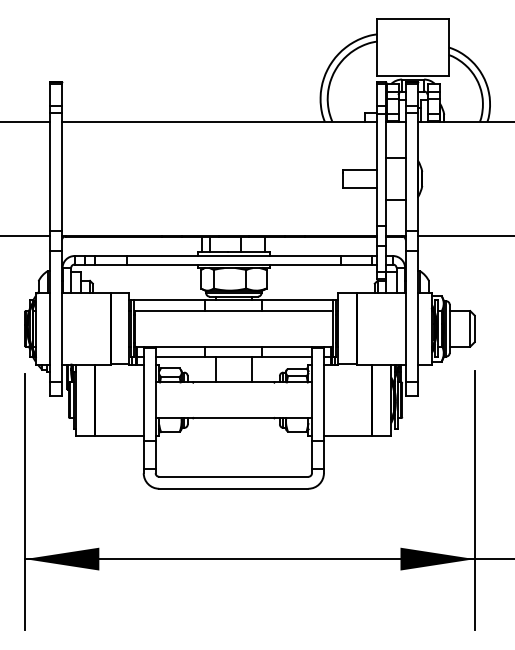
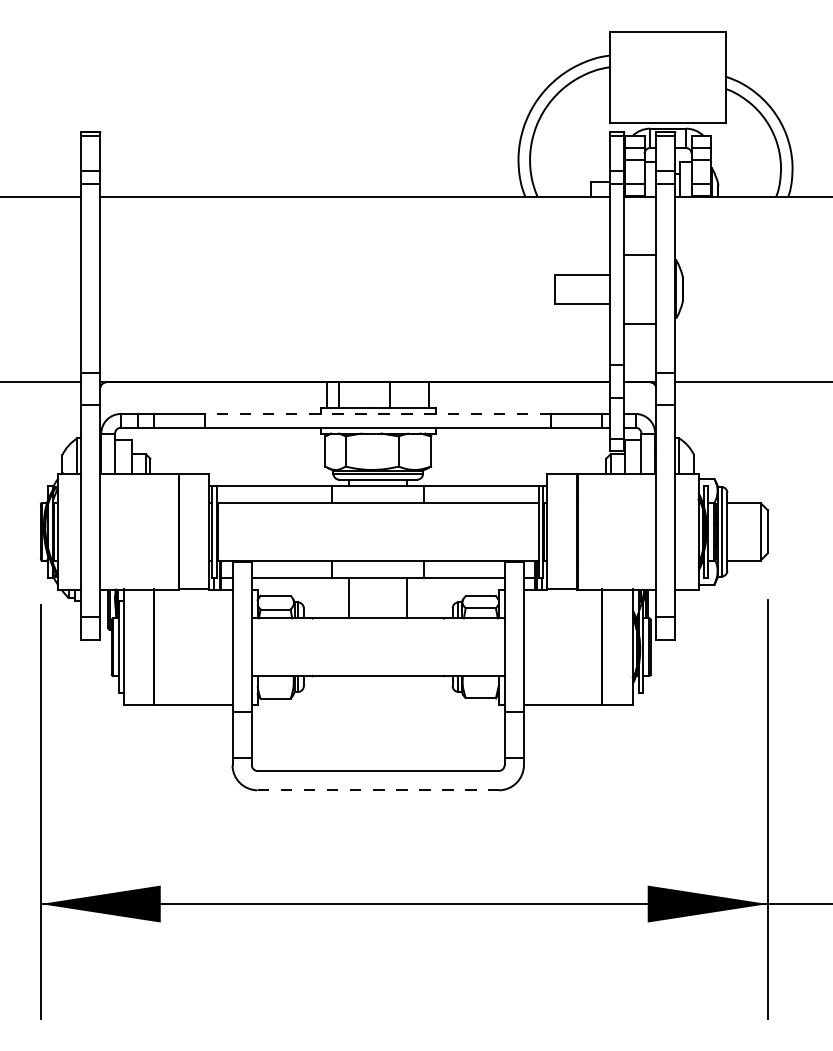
line: (233, 256) -> (377, 414), solid -> dashed
line: (233, 488) -> (377, 789), solid -> dashed

